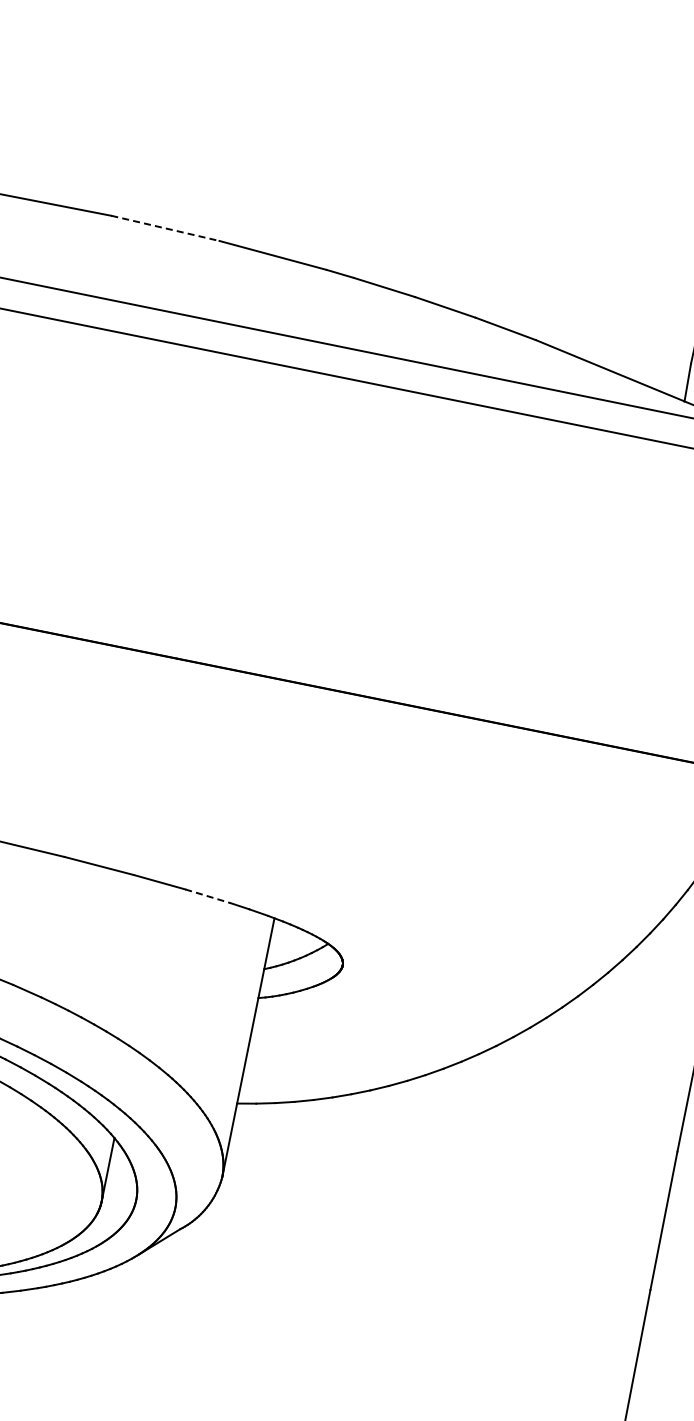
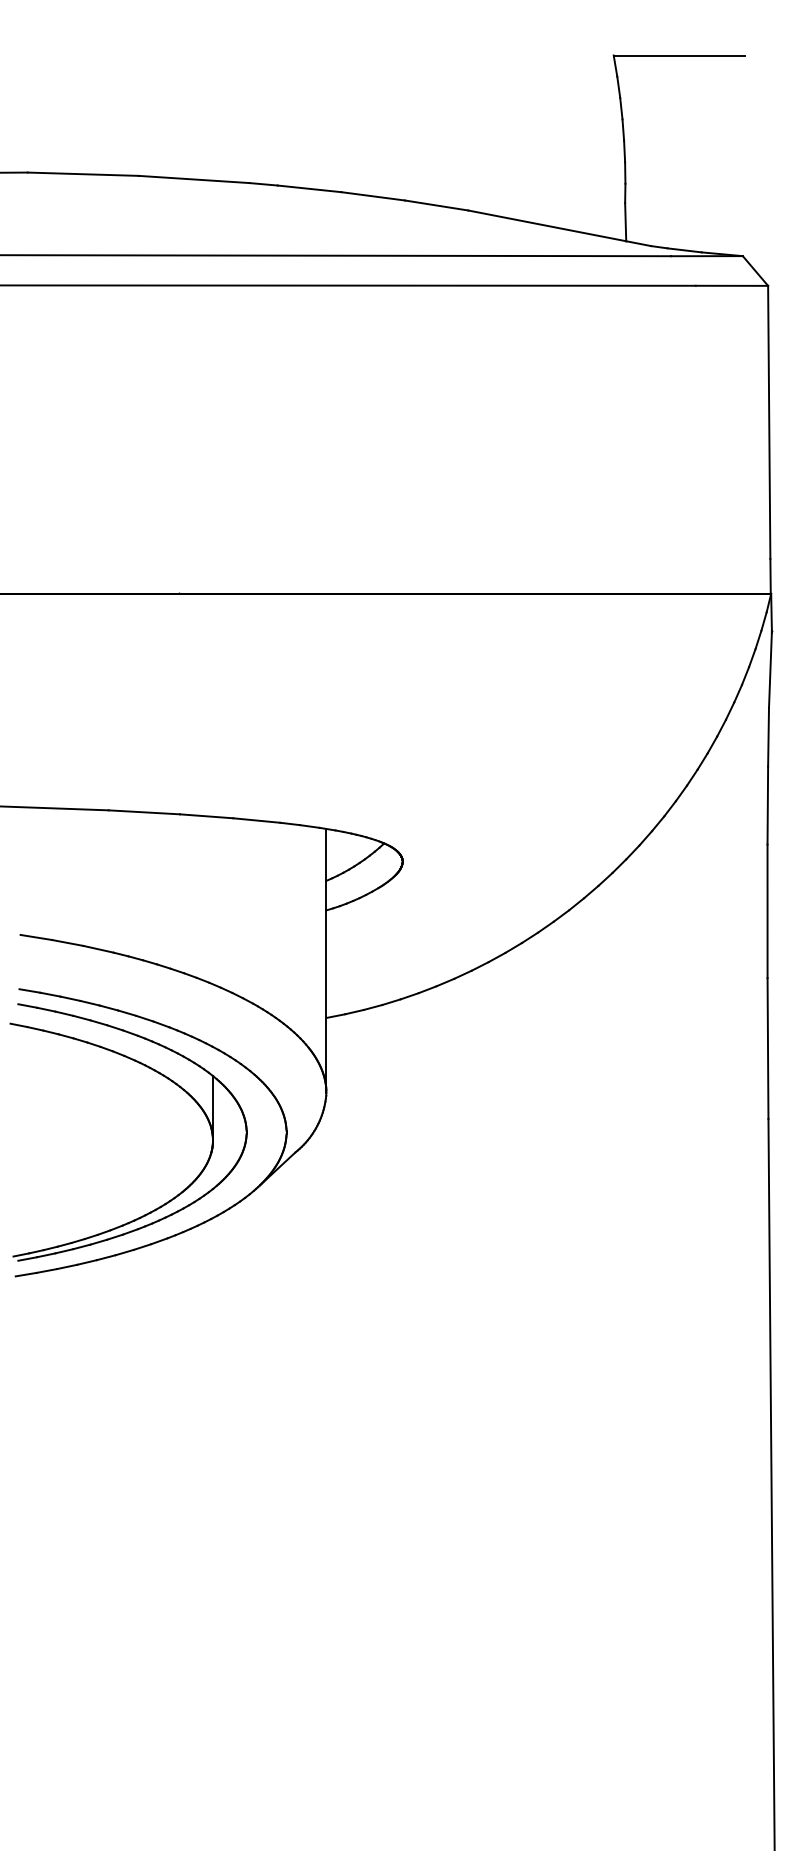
line: (165, 228) -> (83, 174), dashed -> solid
line: (207, 896) -> (256, 820), dashed -> solid

